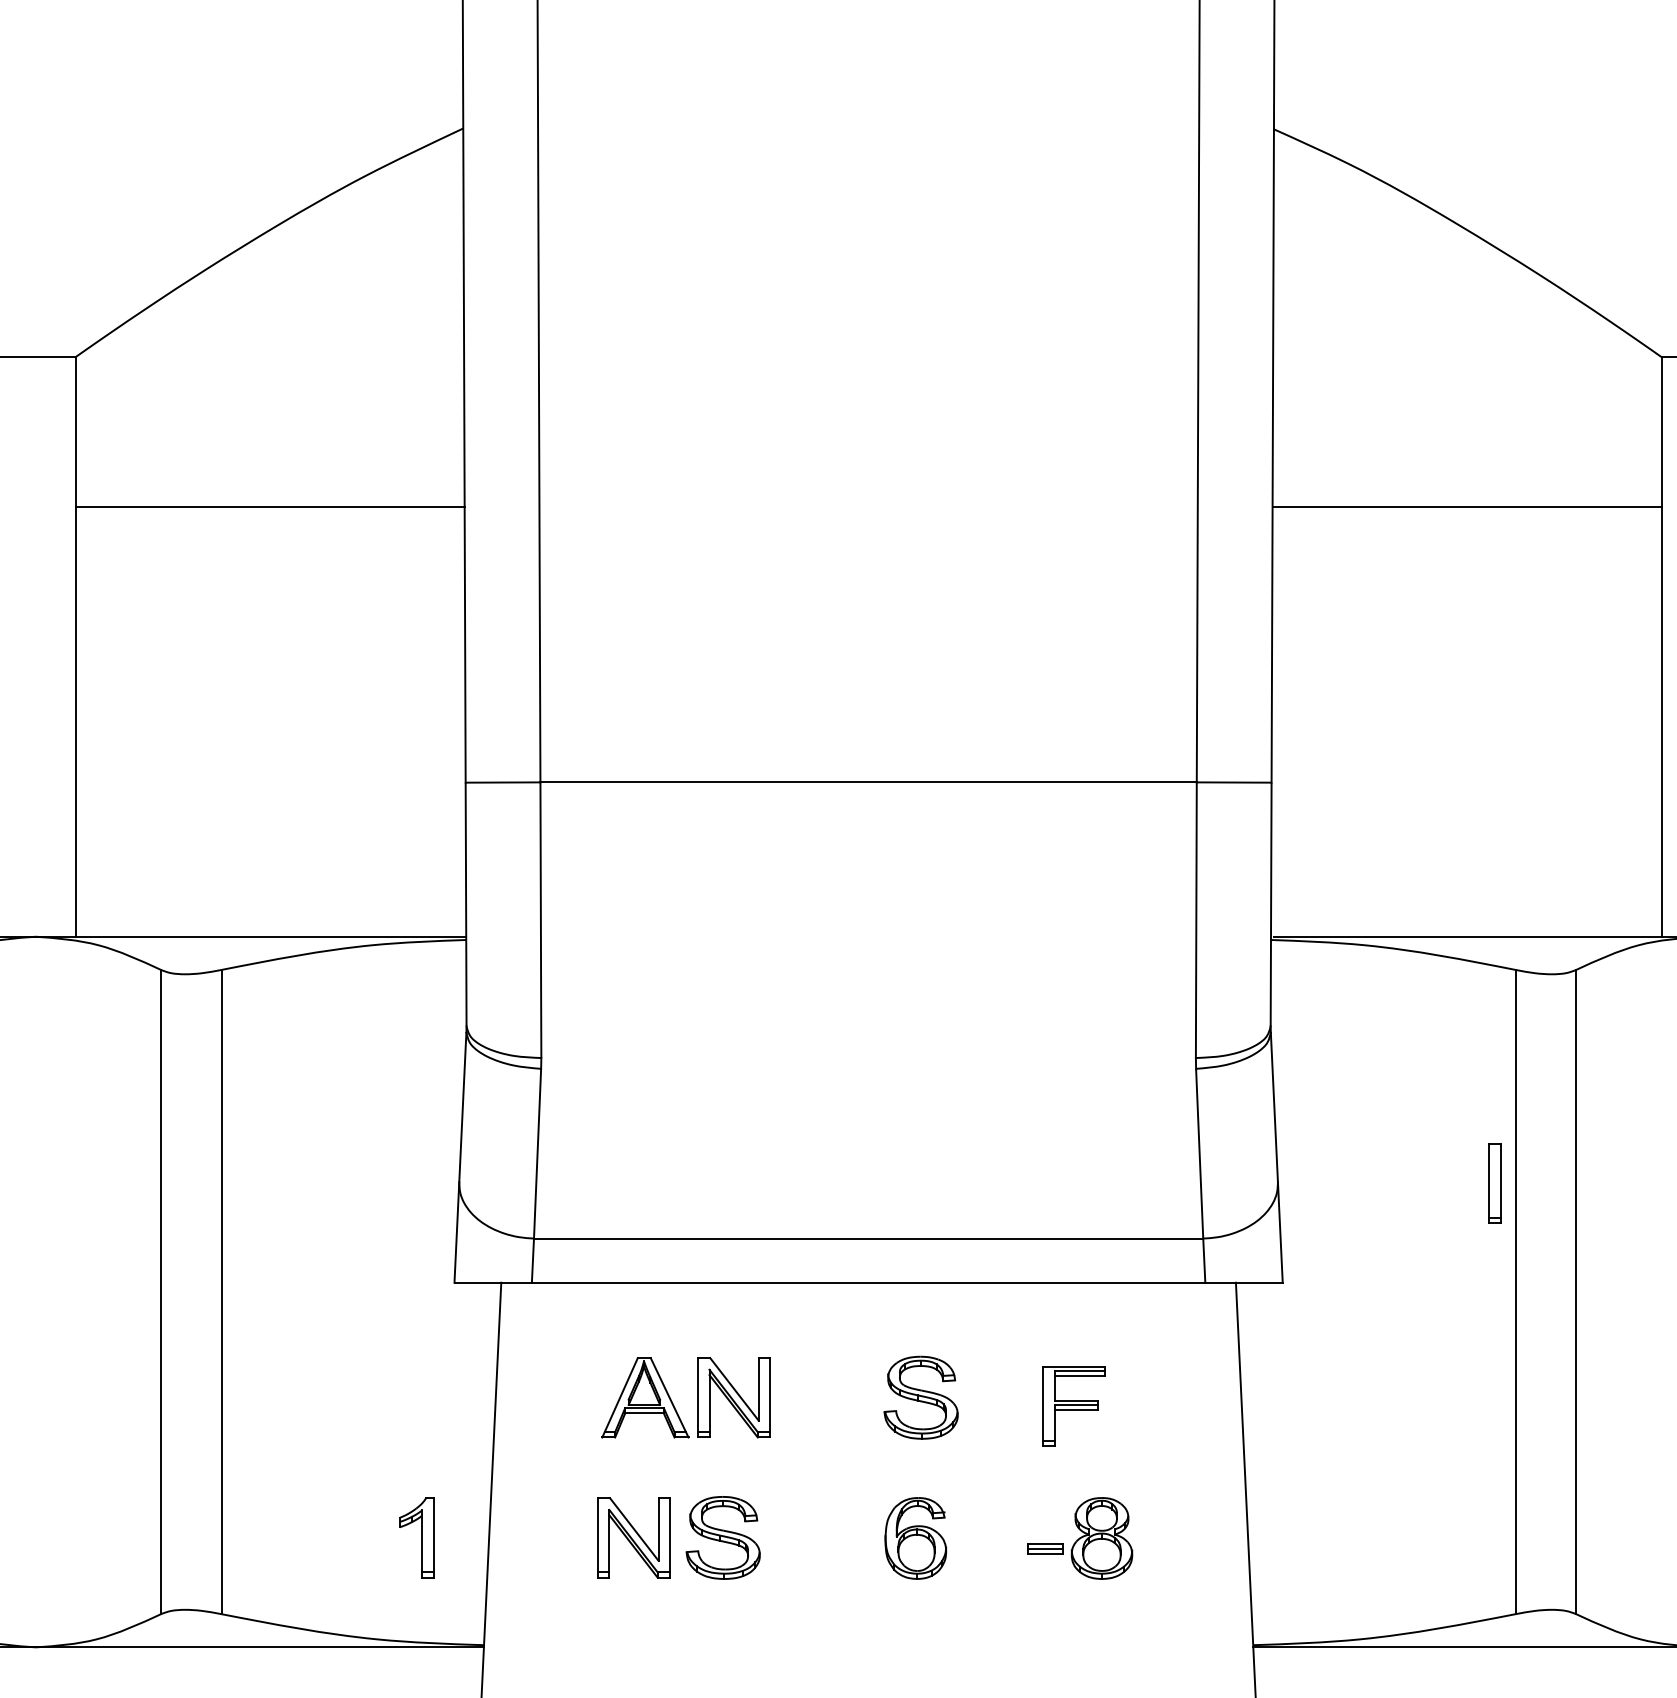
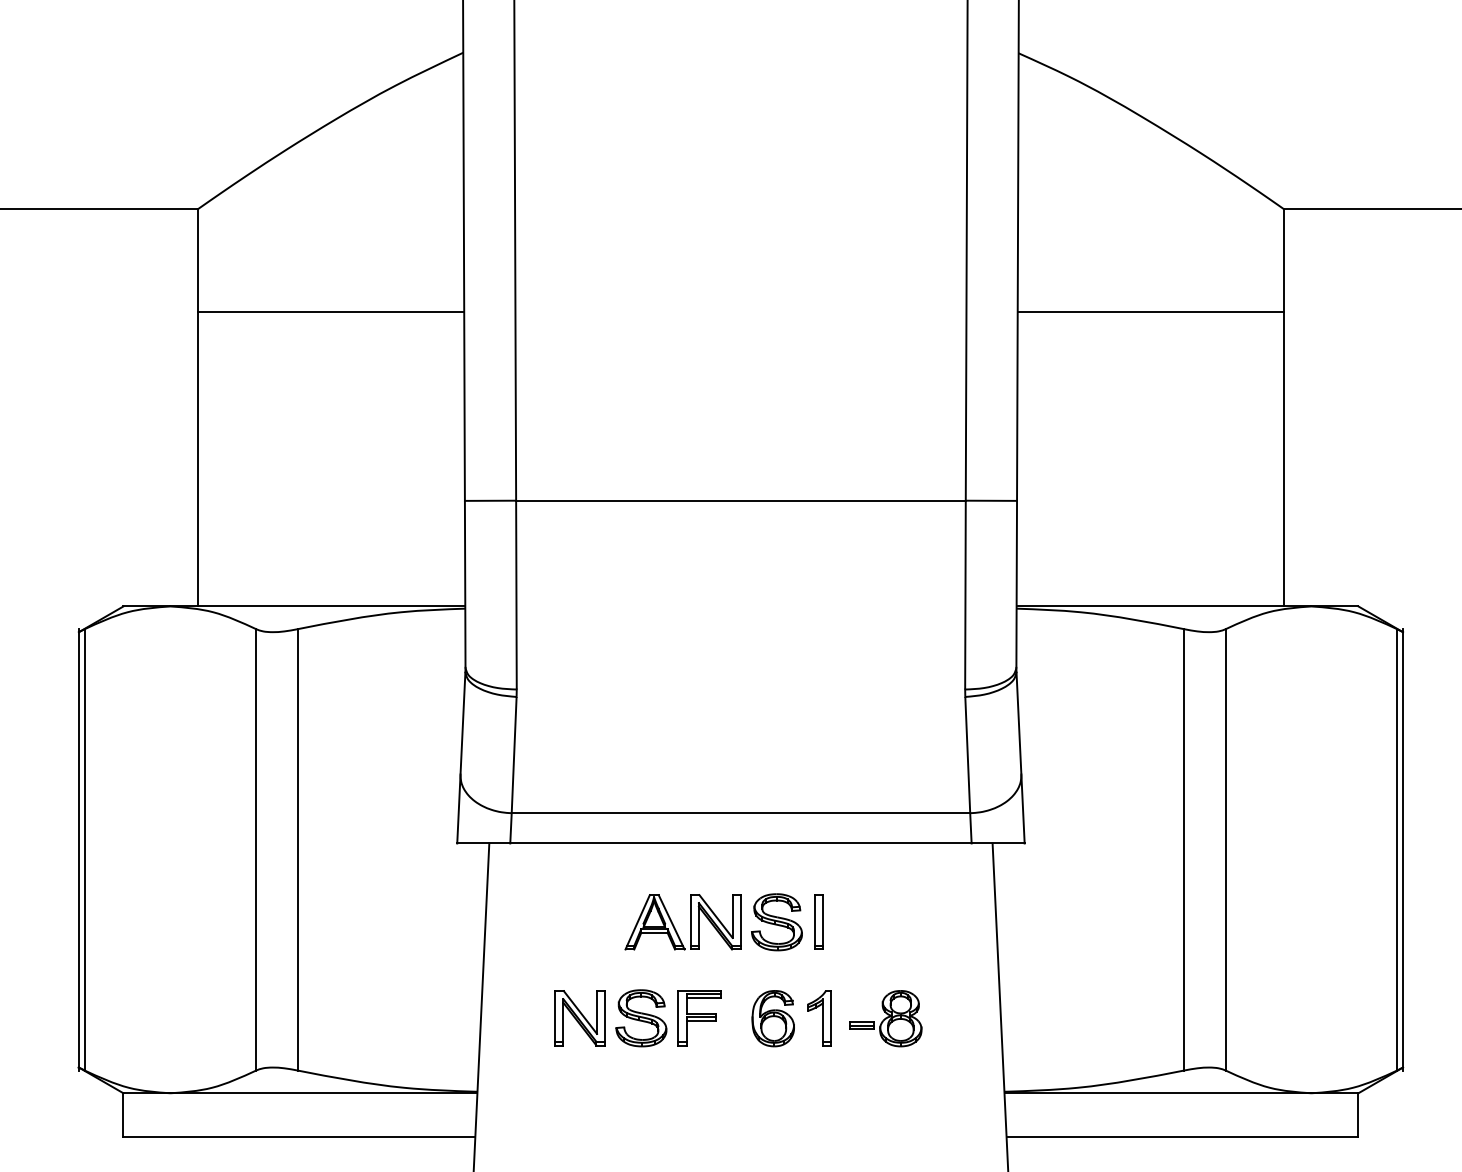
part: (1494, 1182) -> (818, 921), moved
part: (697, 1398) -> (690, 922), moved
part: (1073, 1406) -> (699, 1018), moved
part: (416, 1538) -> (819, 1018), moved

